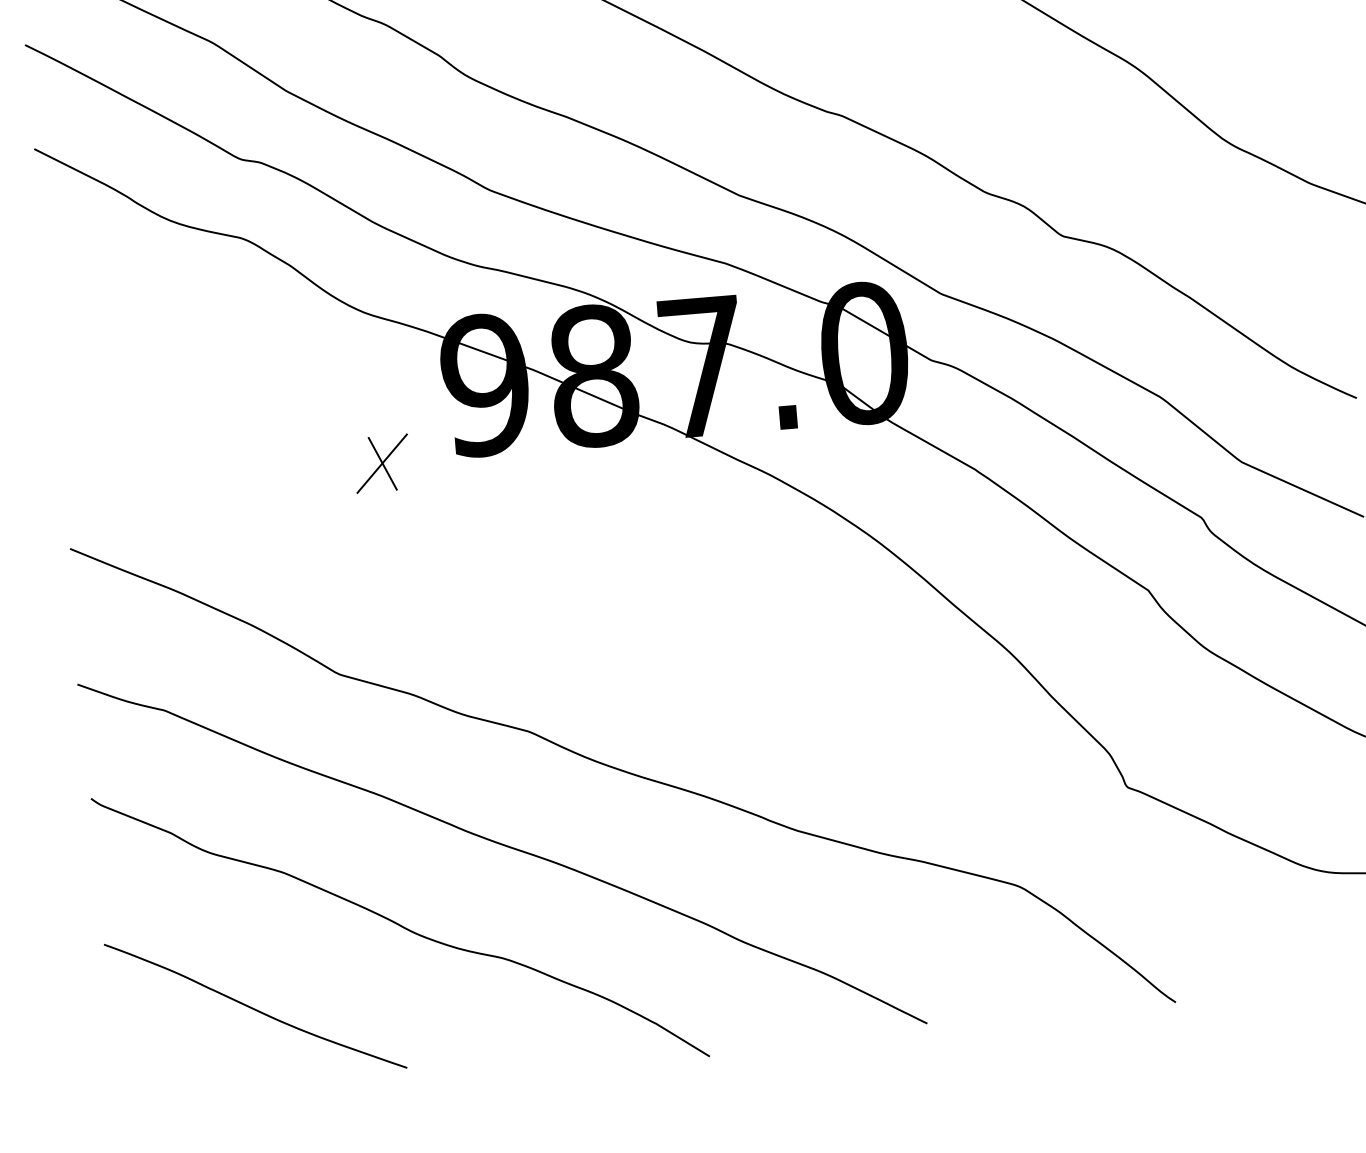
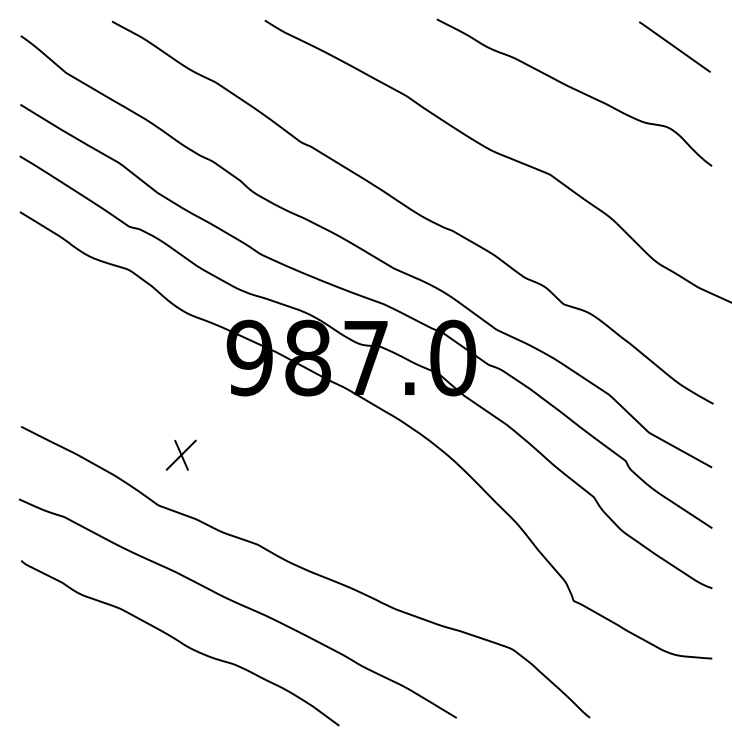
part: (380, 462) -> (180, 454), moved
curve: (255, 1007) -> (99, 679), removed

